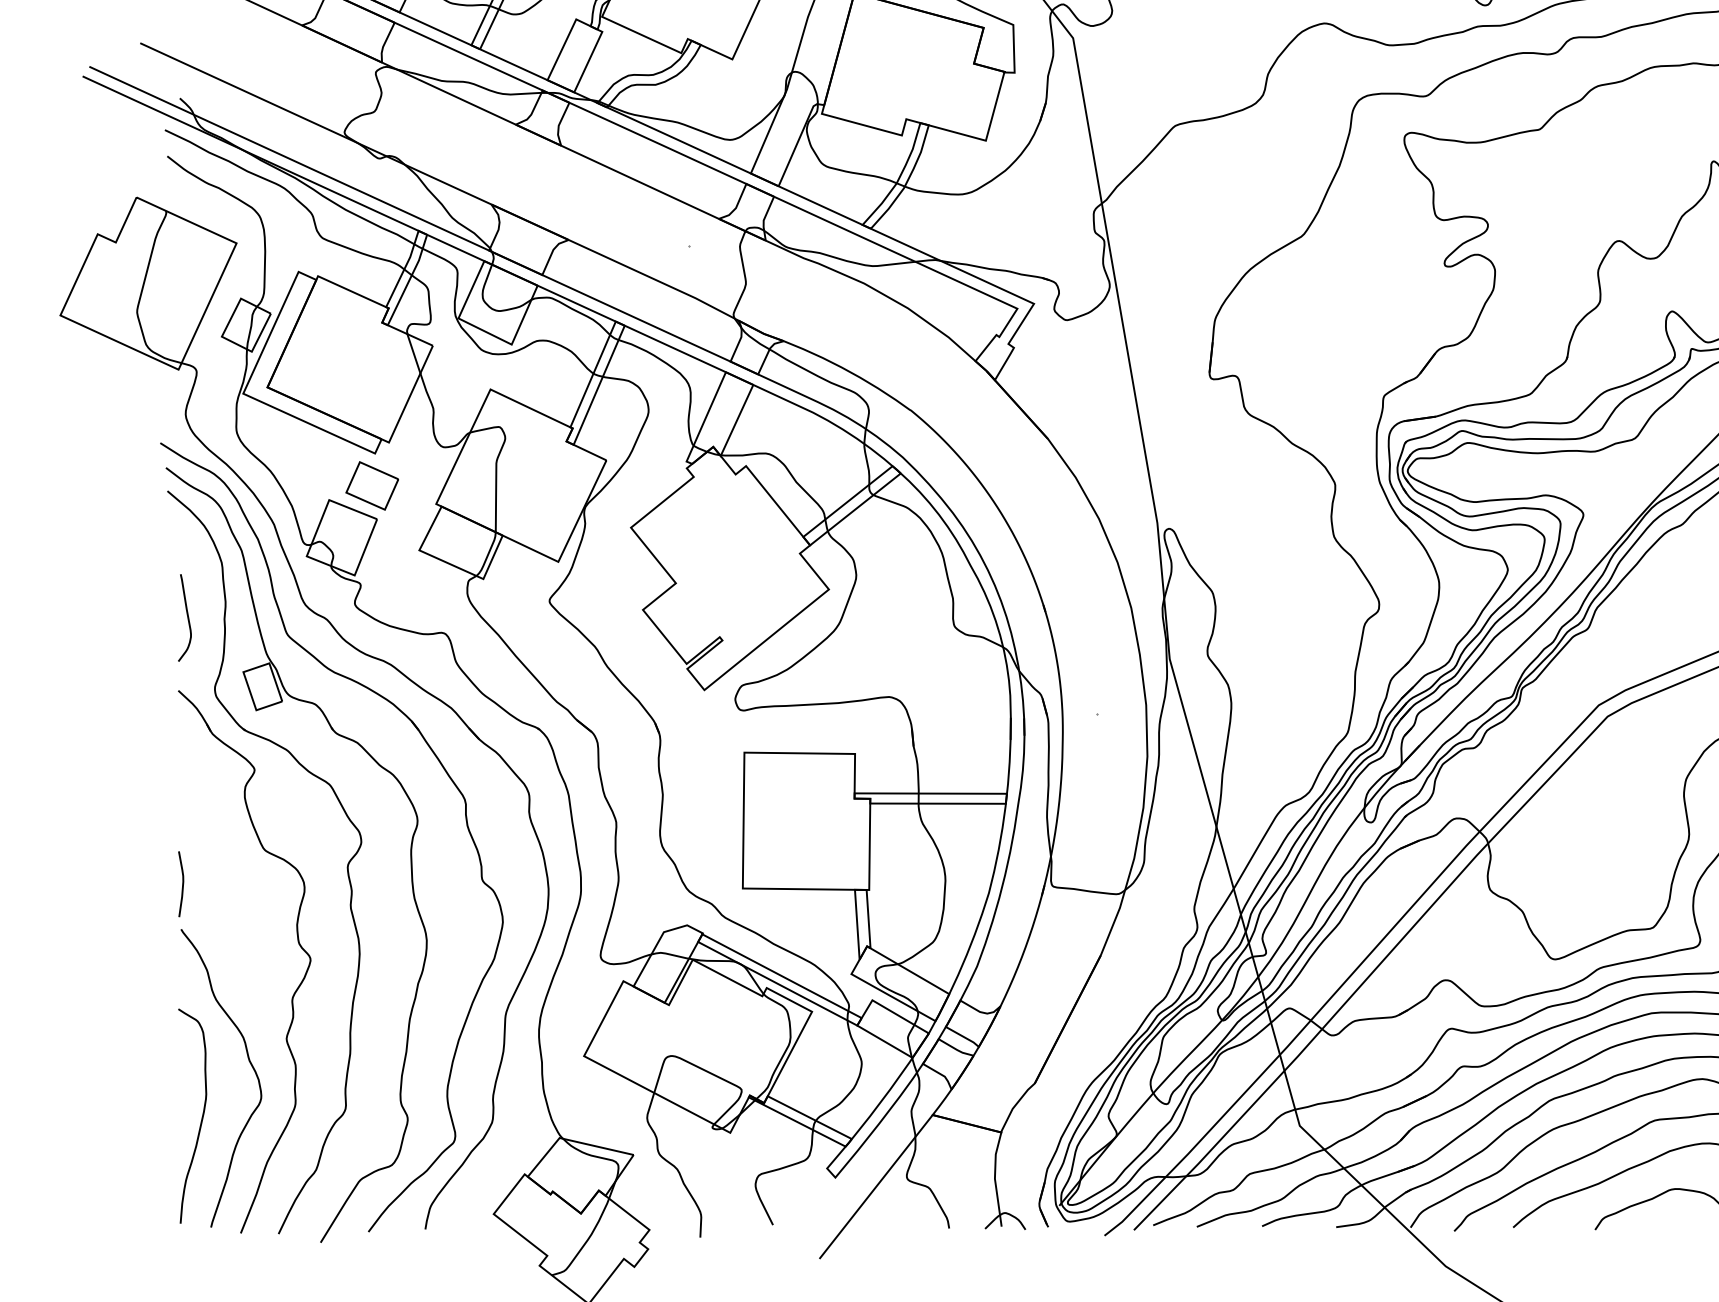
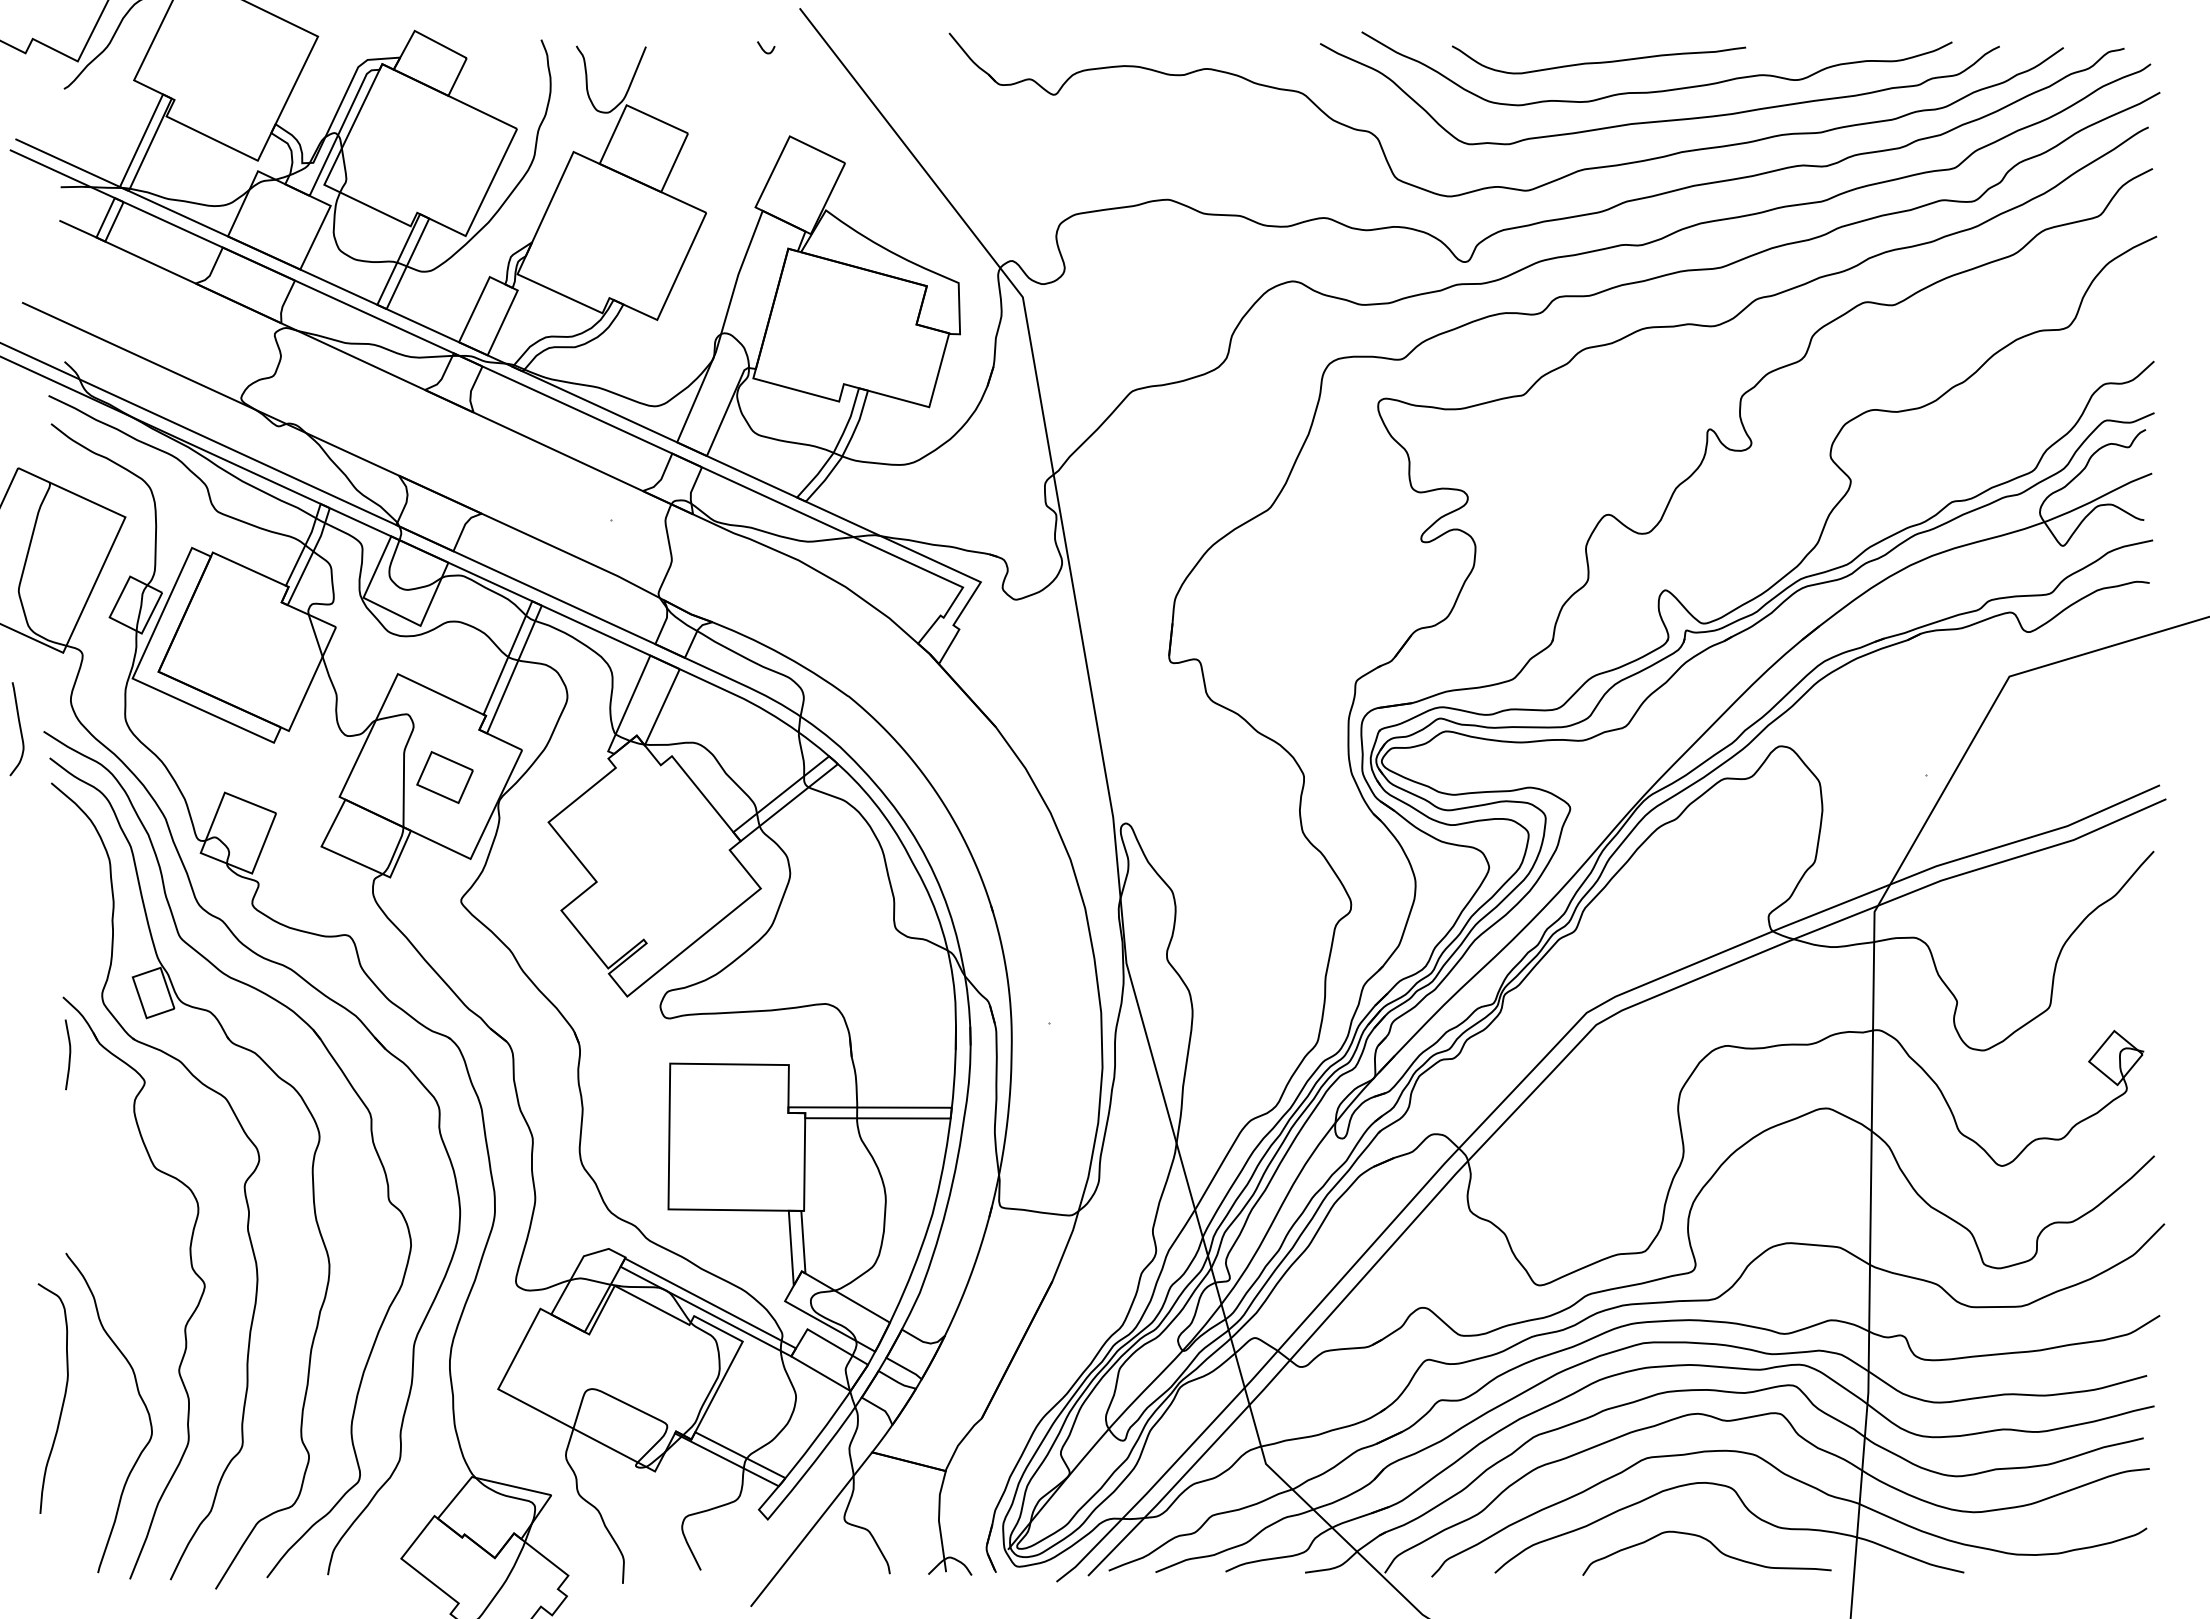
part: (371, 485) -> (444, 777), moved
curve: (187, 618) -> (19, 729), moved
curve: (182, 883) -> (69, 1054), moved
curve: (201, 1118) -> (62, 1401), moved

